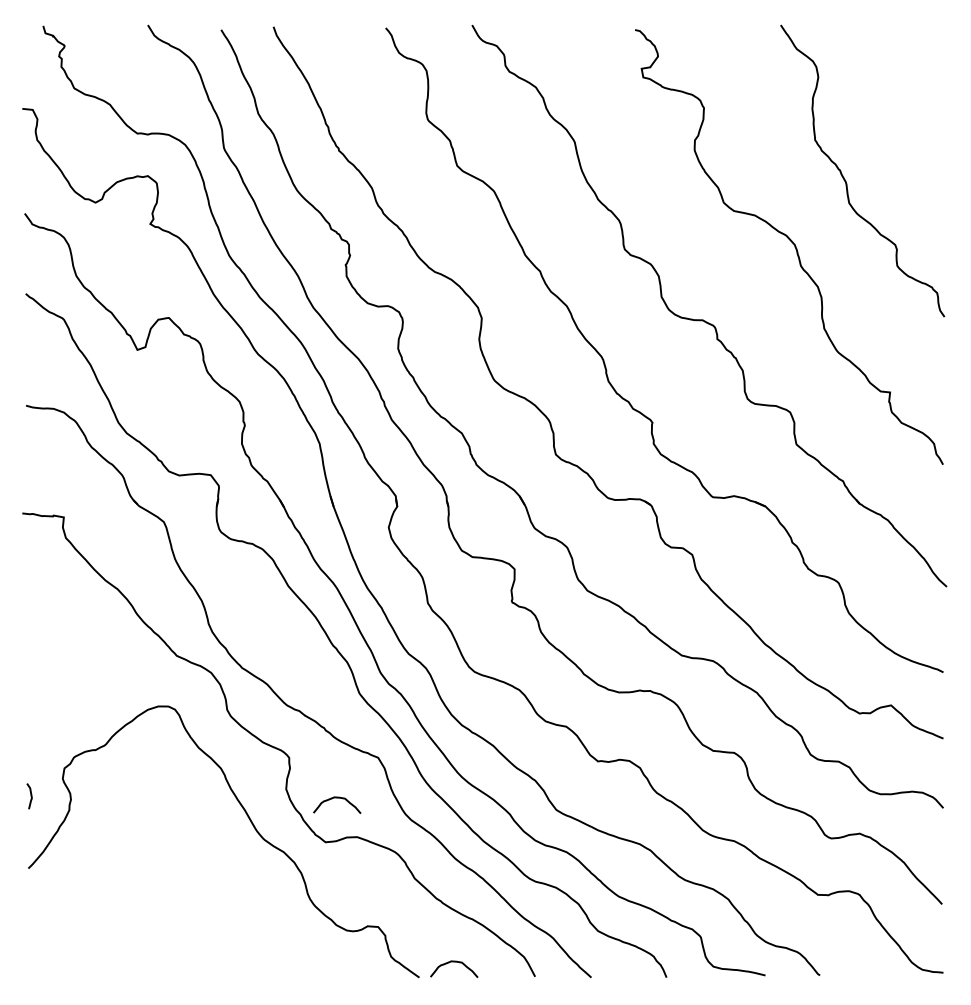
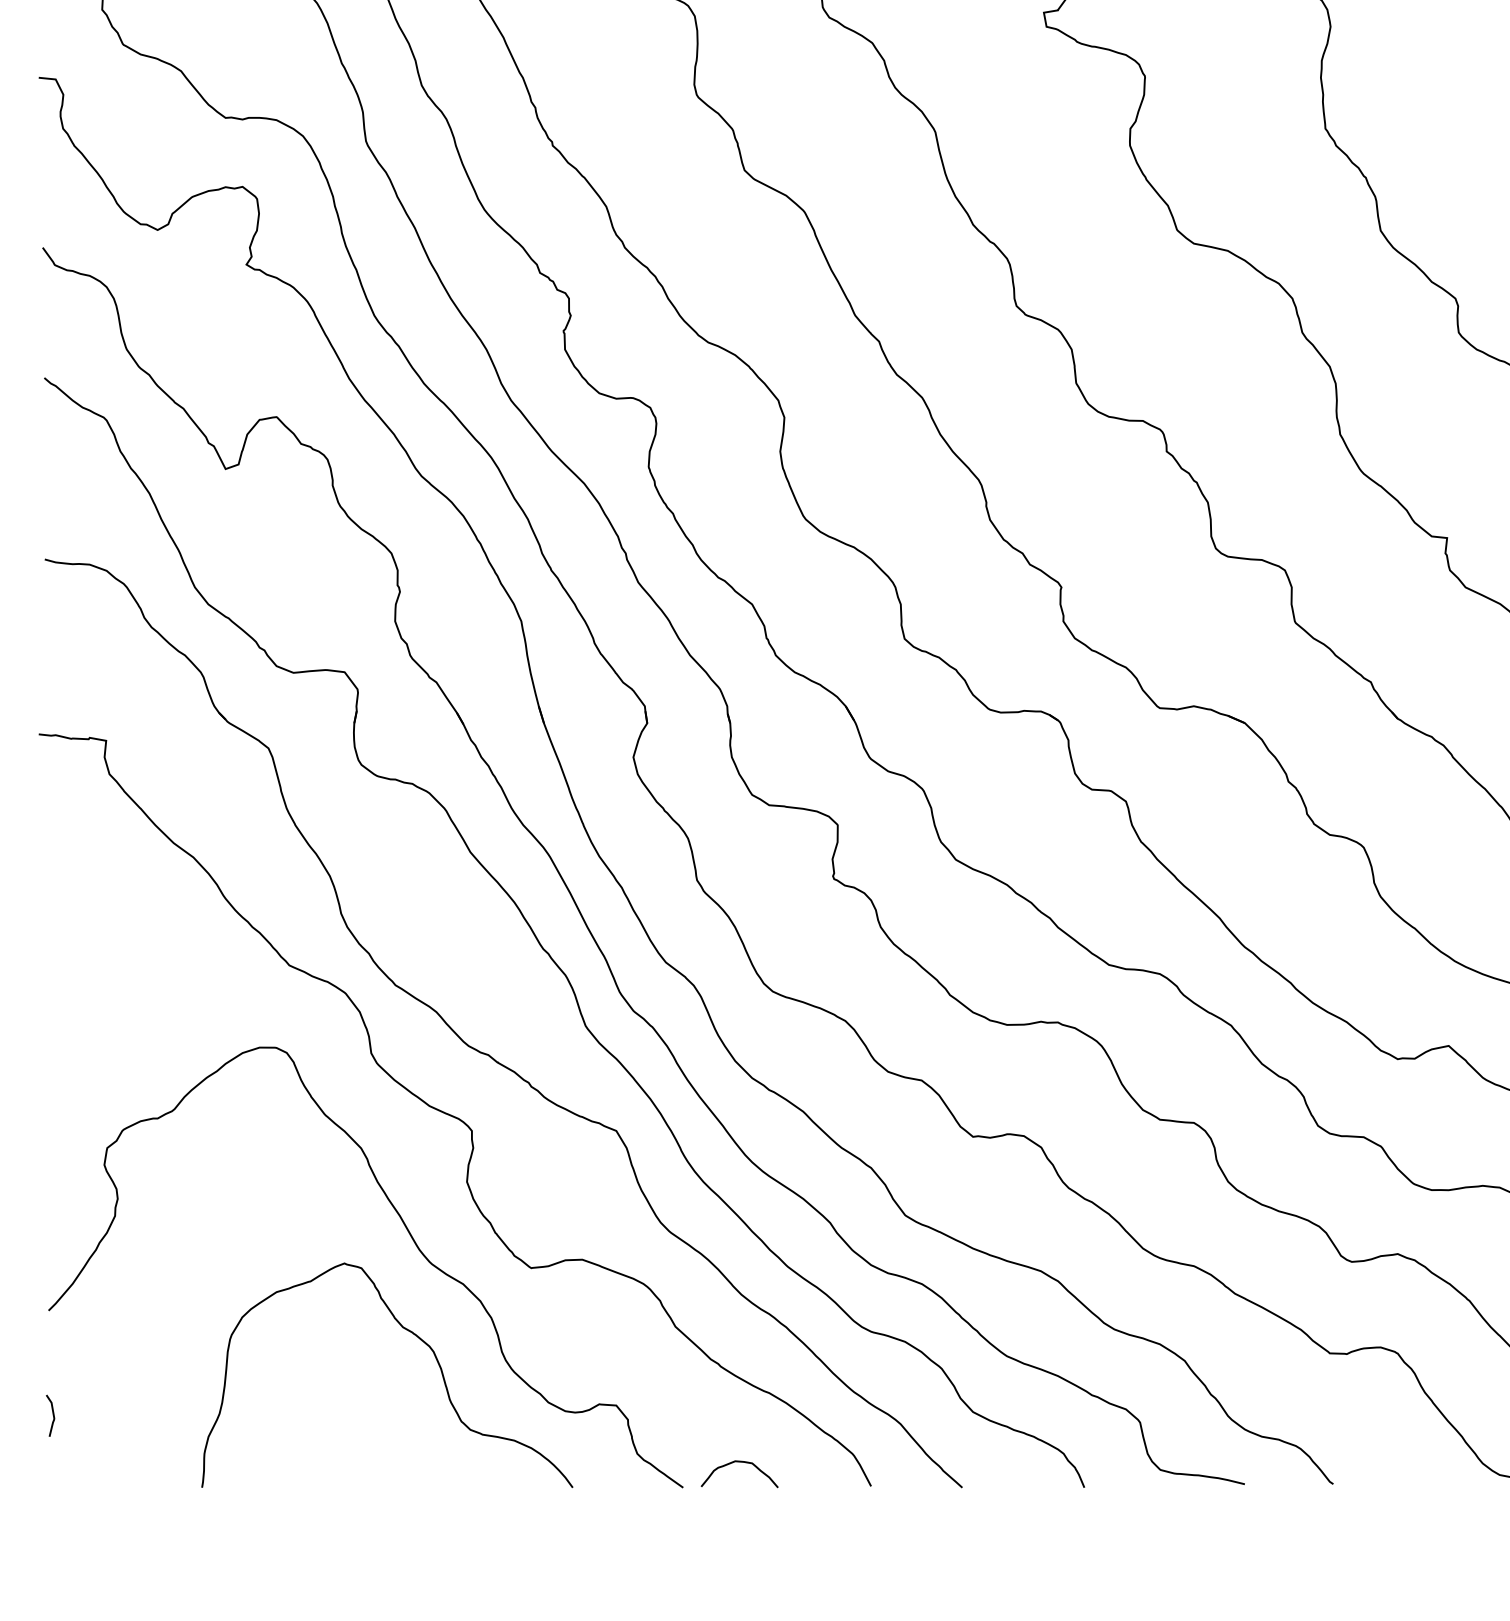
curve: (30, 796) -> (52, 1416), moved
curve: (337, 798) -> (550, 1196), removed
curve: (252, 883) -> (412, 1334), added

